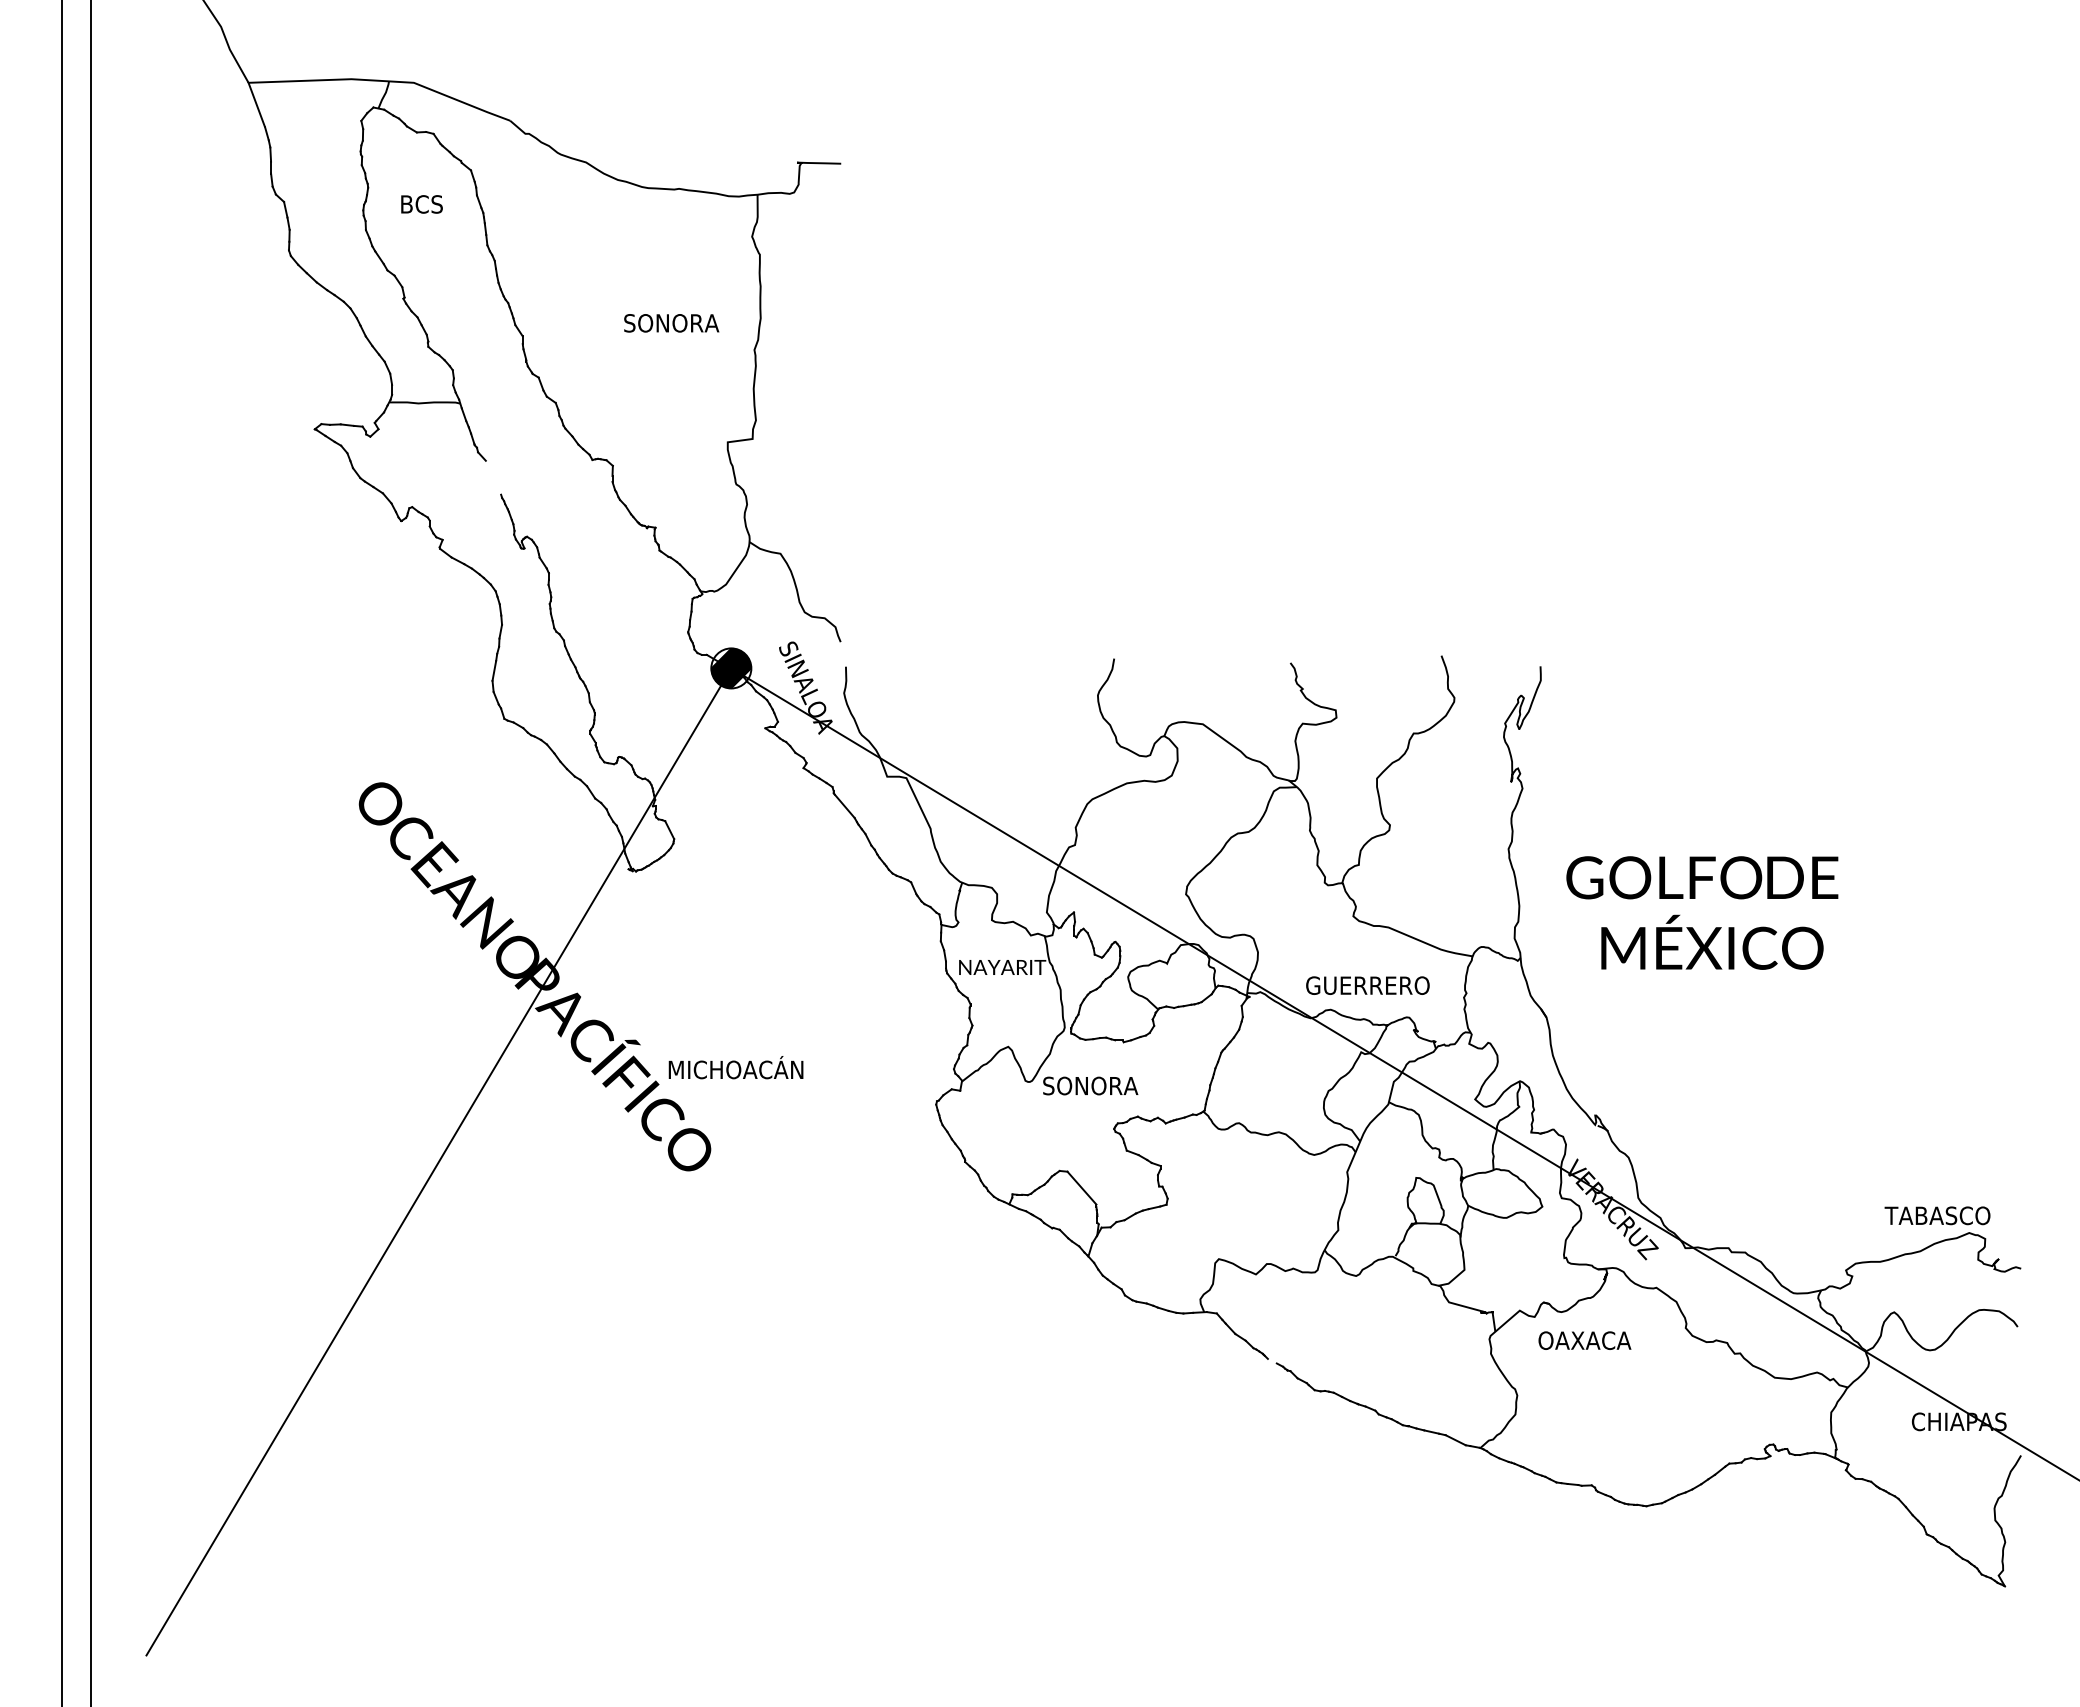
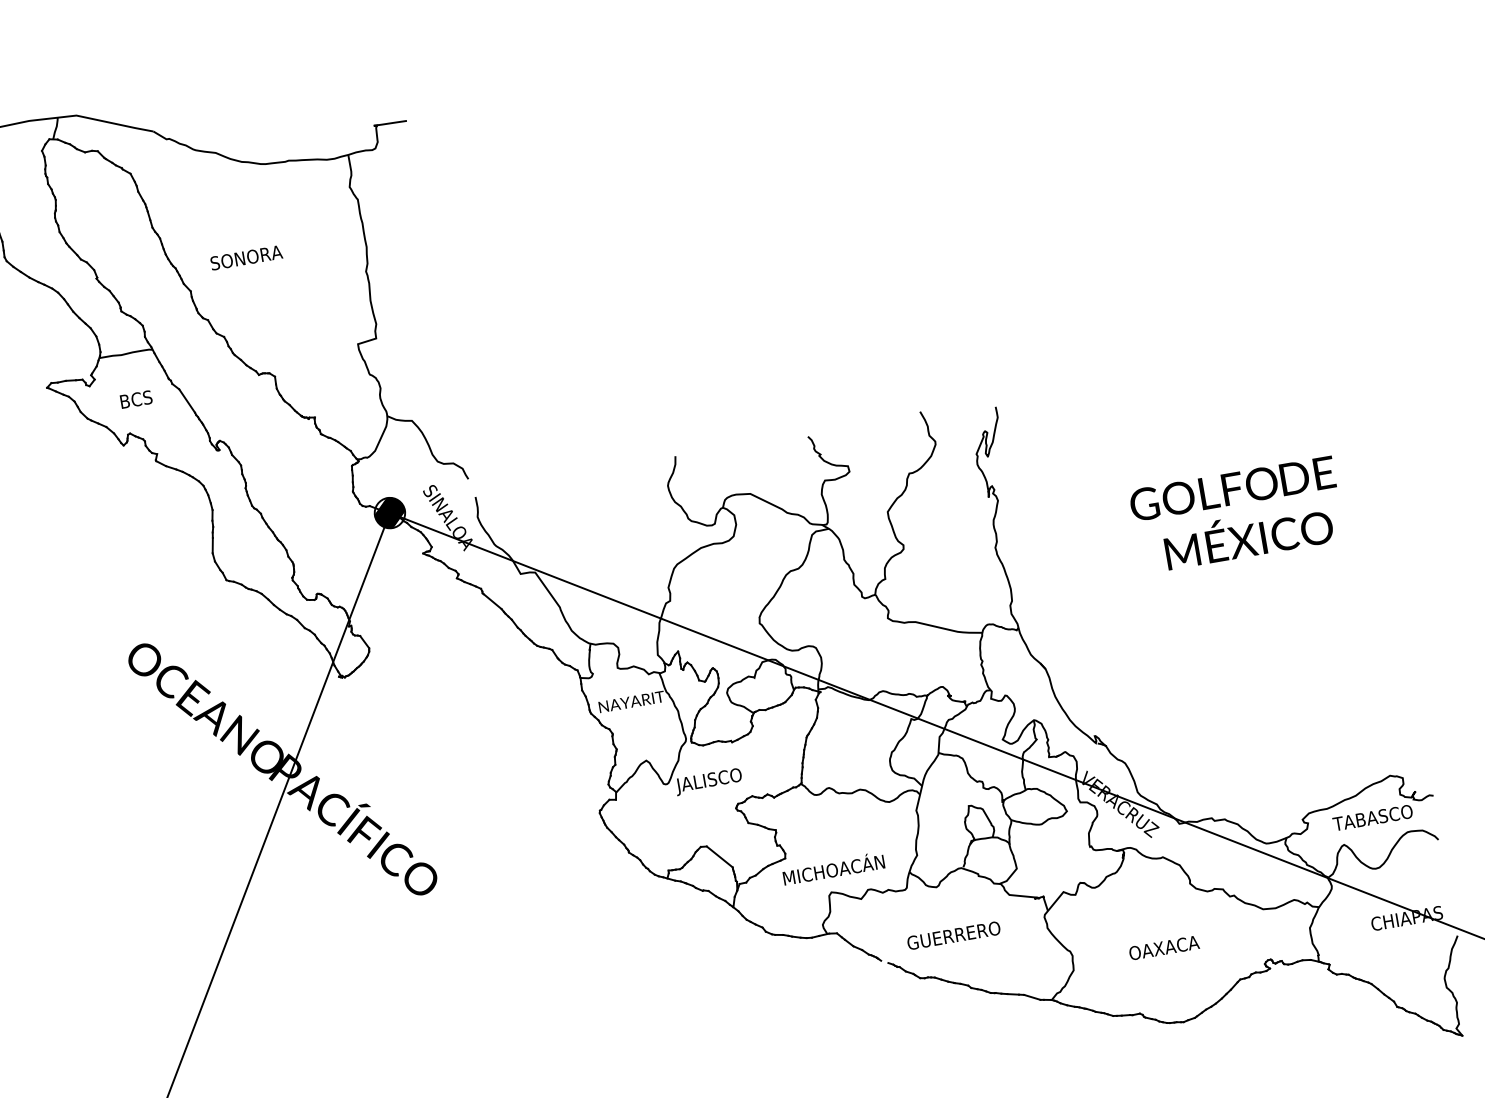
text: (421, 204) -> (136, 399), moved
text: (671, 323) -> (246, 257), moved
line: (493, 477) -> (187, 400), added
text: (1702, 912) -> (1237, 514), moved
text: (1367, 985) -> (953, 935), moved
text: (735, 1067) -> (833, 868), moved
text: (1089, 1087) -> (712, 780), SONORA -> JALISCO
text: (1937, 1215) -> (1372, 817), moved
text: (1584, 1340) -> (1163, 947), moved

